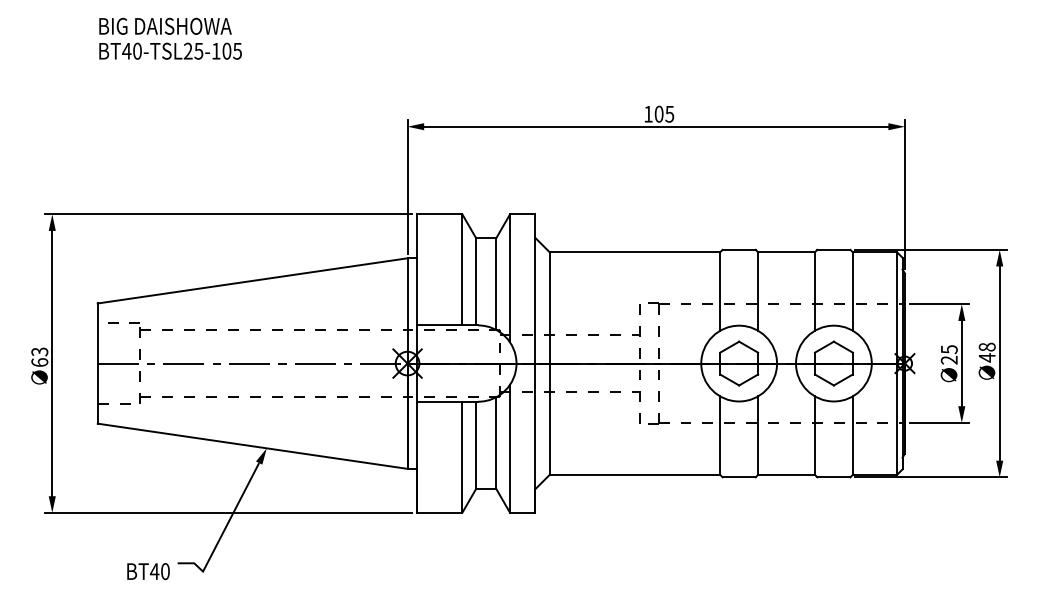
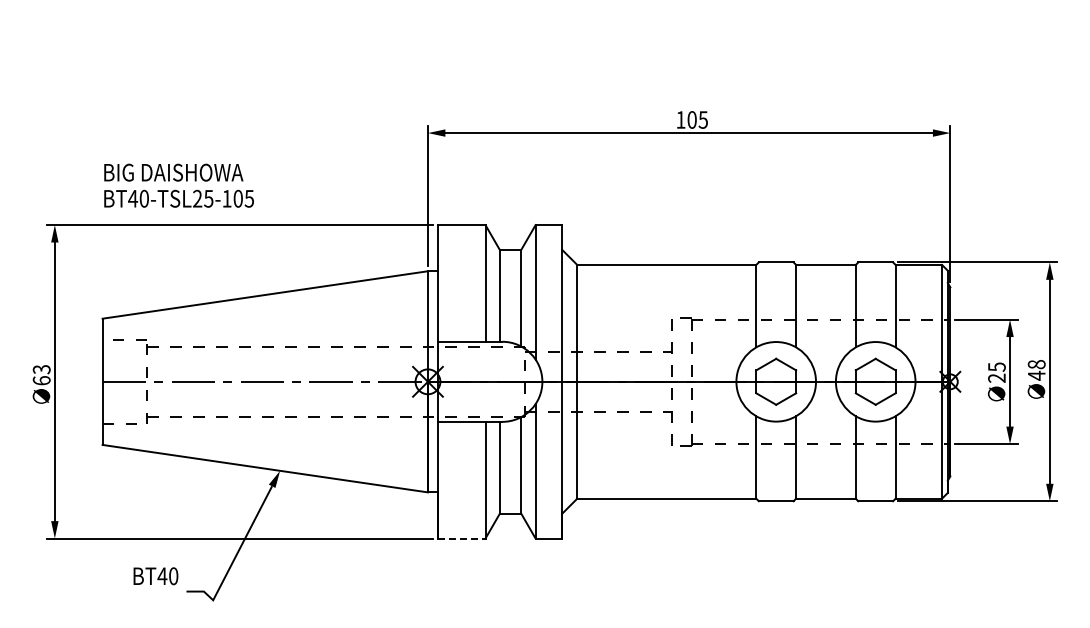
text: (170, 38) -> (178, 185), moved
line: (439, 512) -> (461, 538), solid -> dashed
text: (148, 571) -> (155, 576), moved

